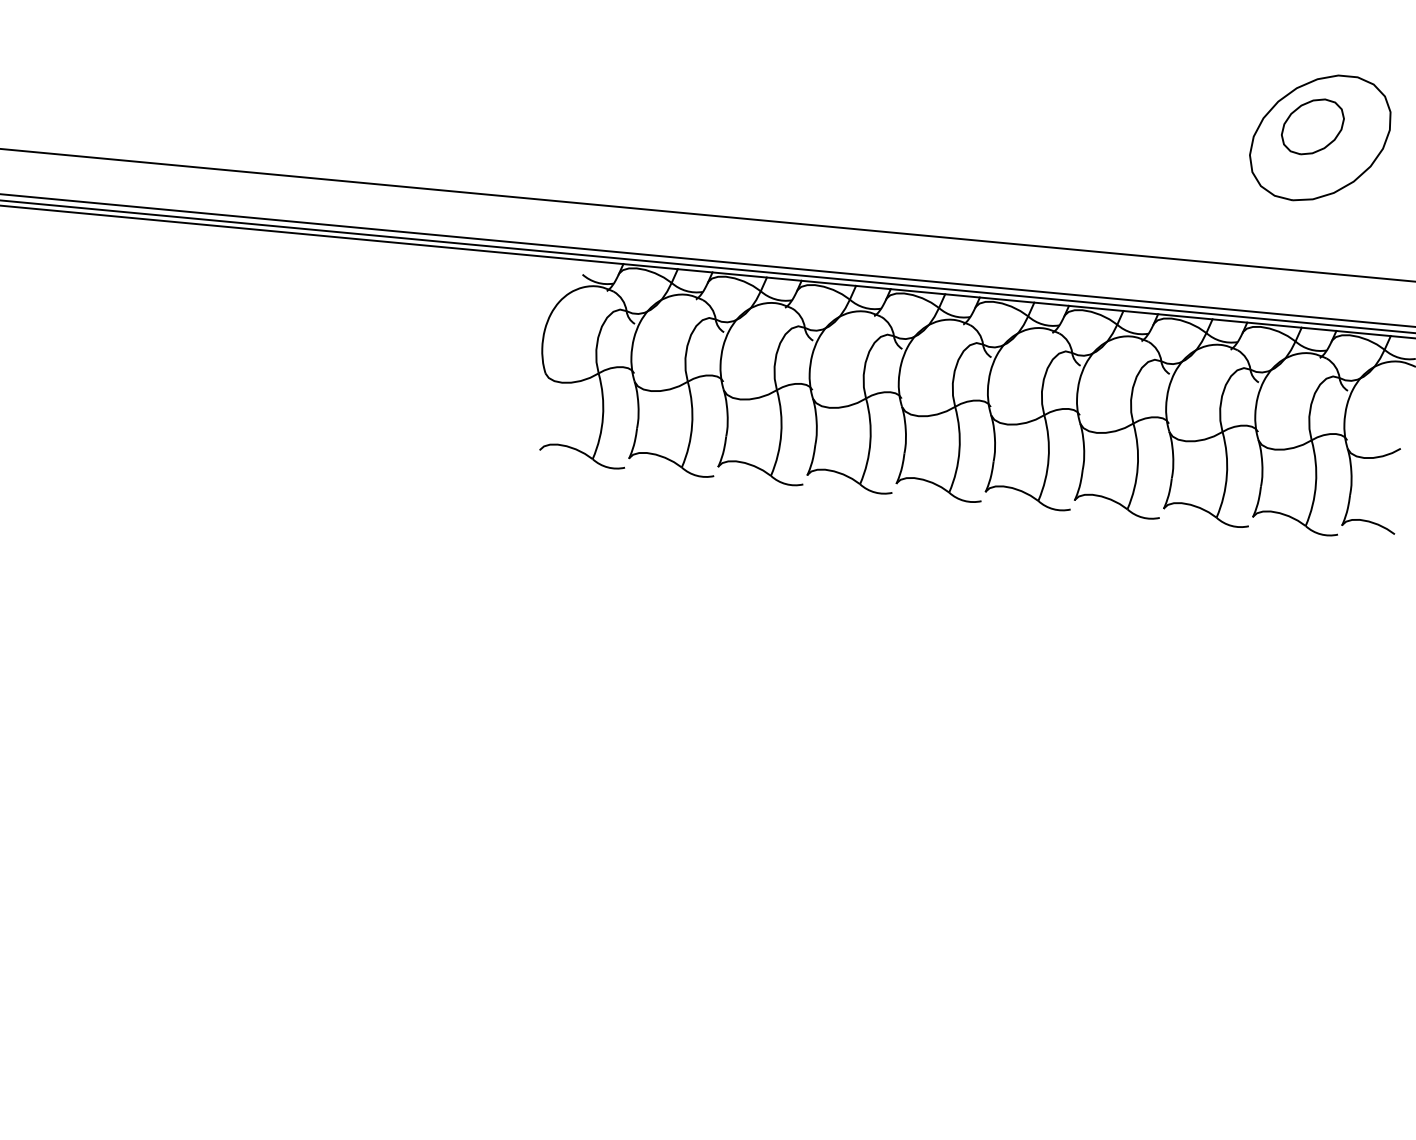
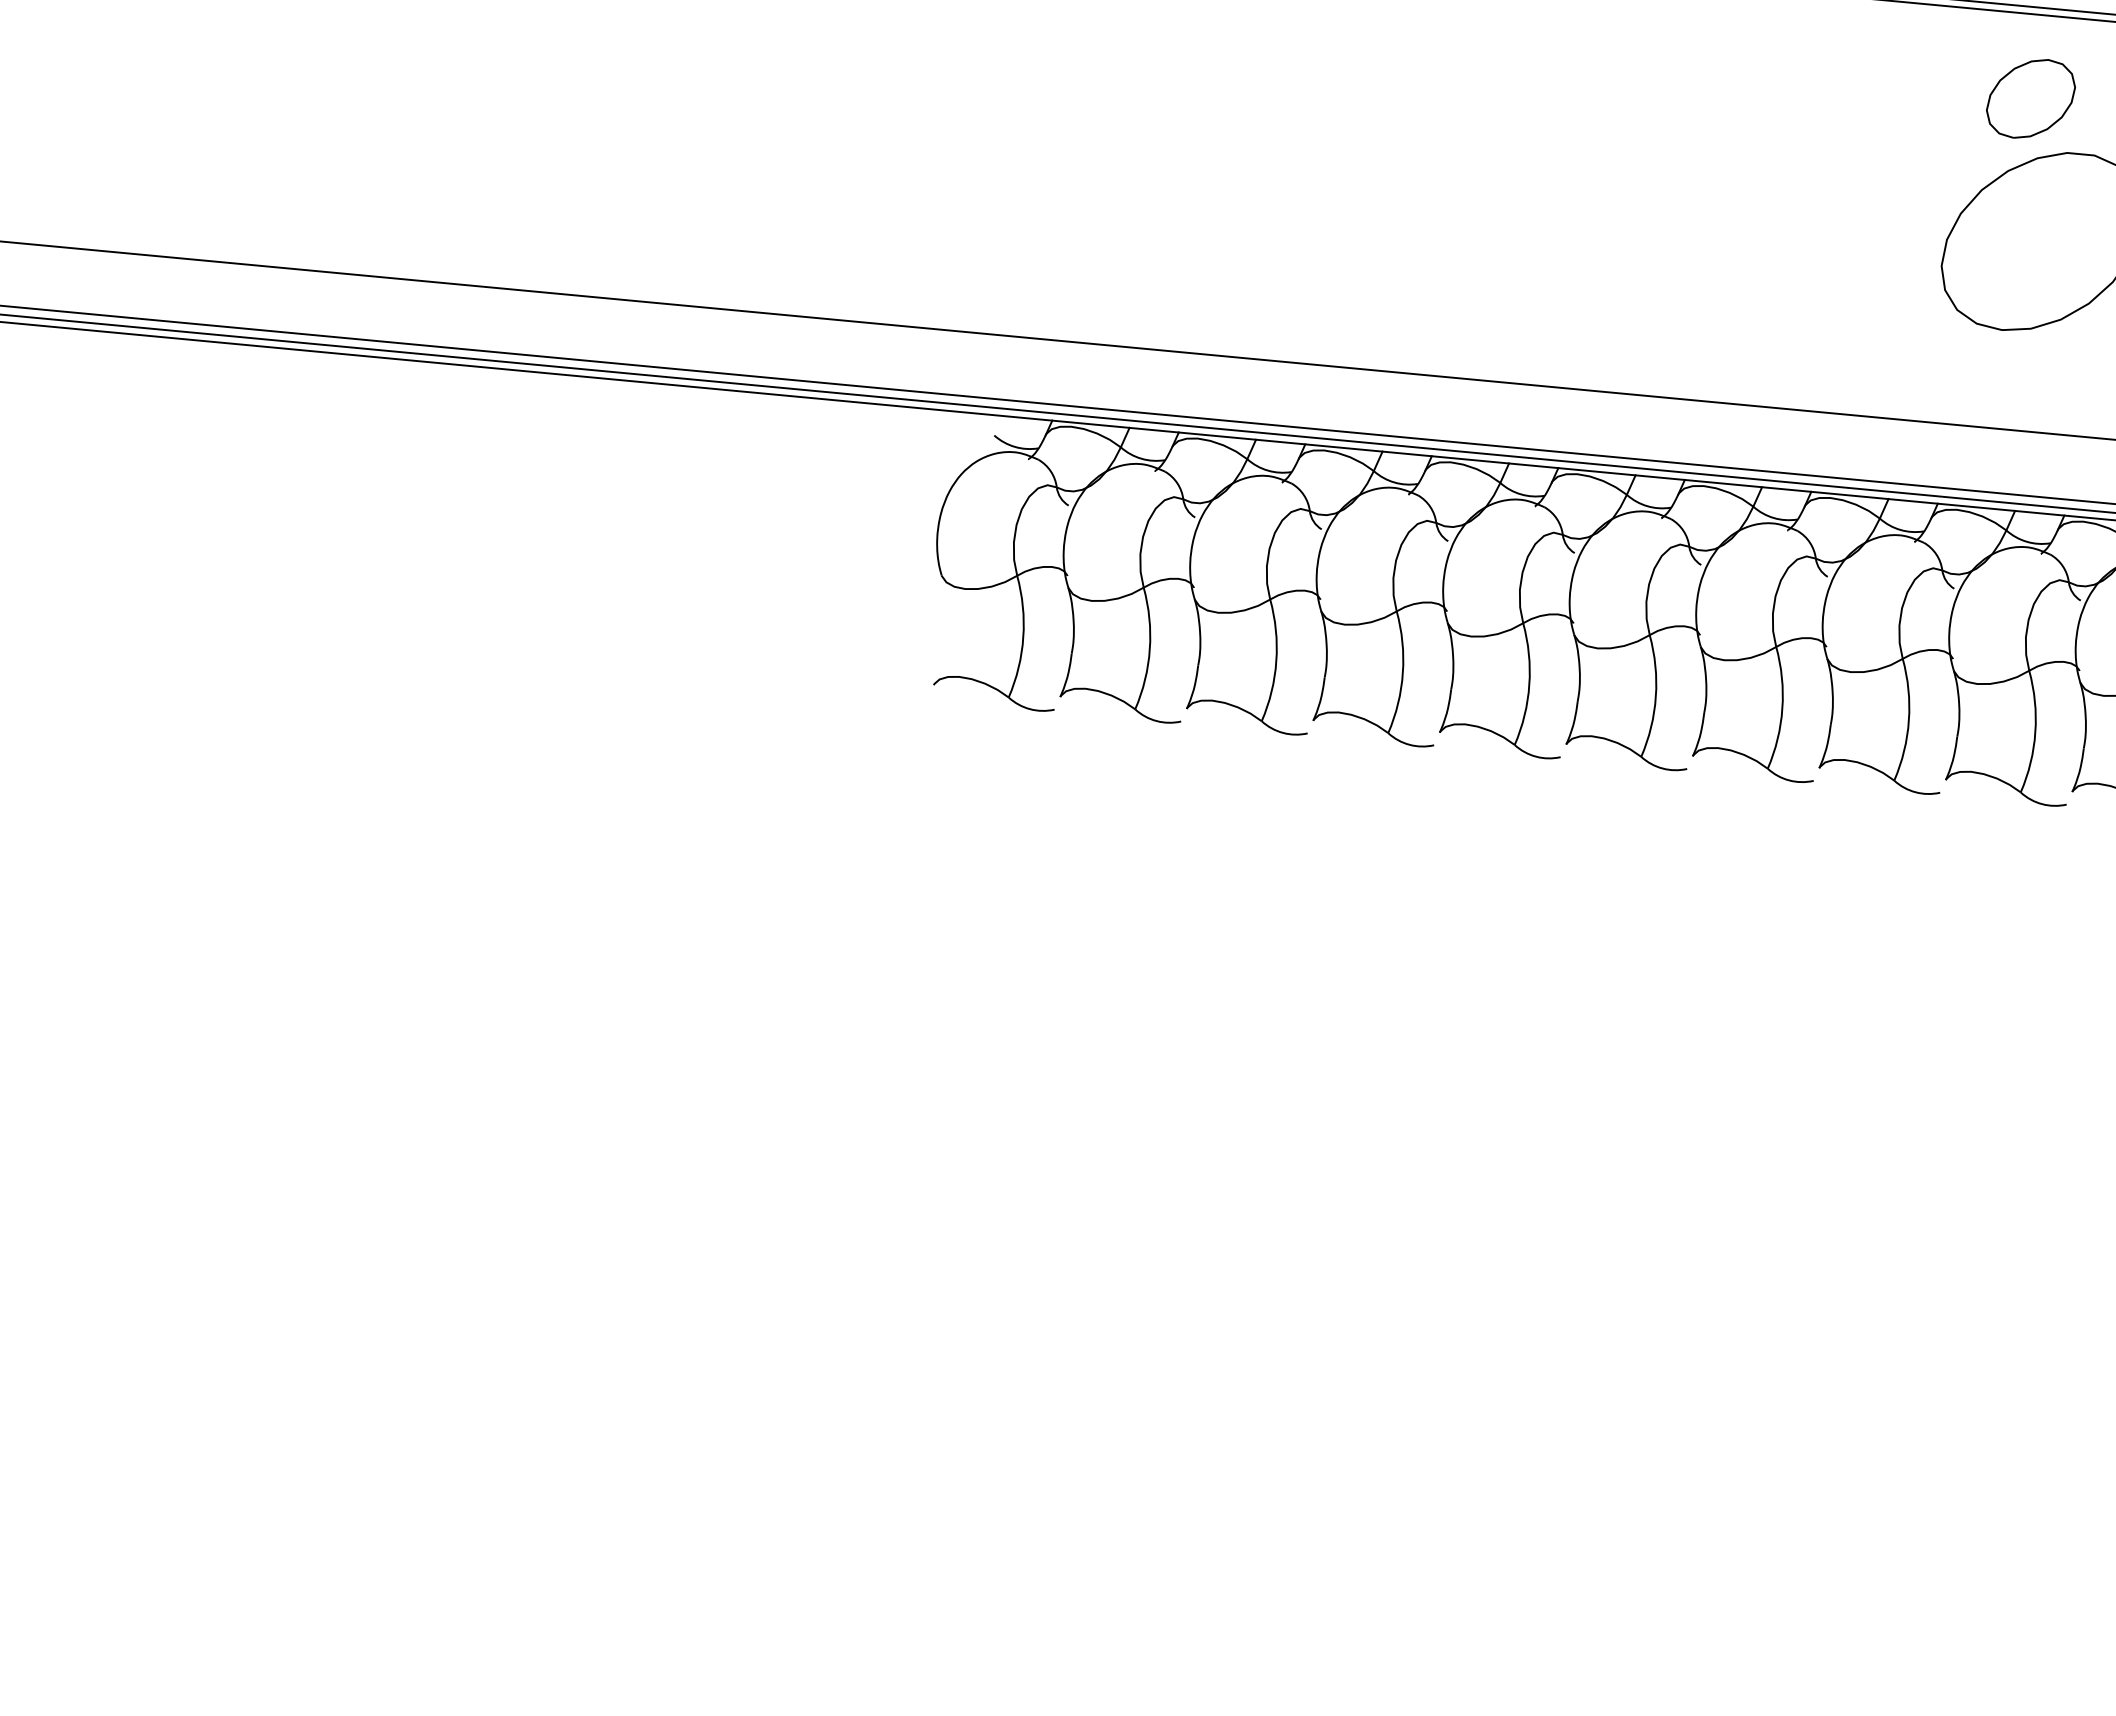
part: (1312, 126) -> (2030, 98), moved

